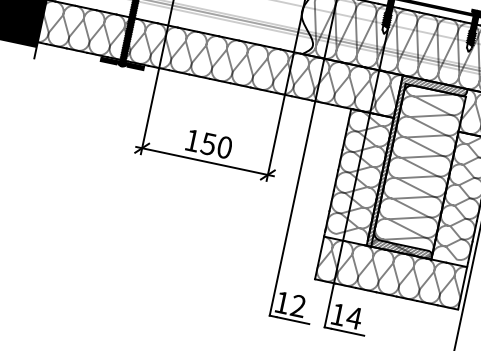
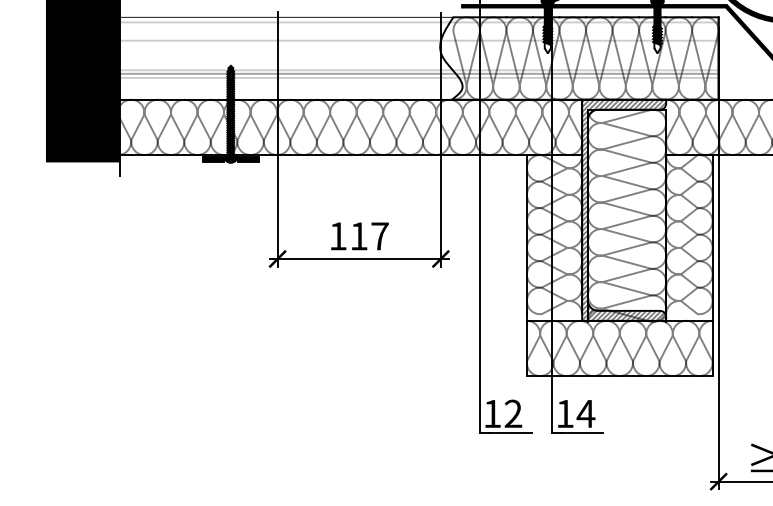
text: (216, 145) -> (369, 236), 150 -> 117

